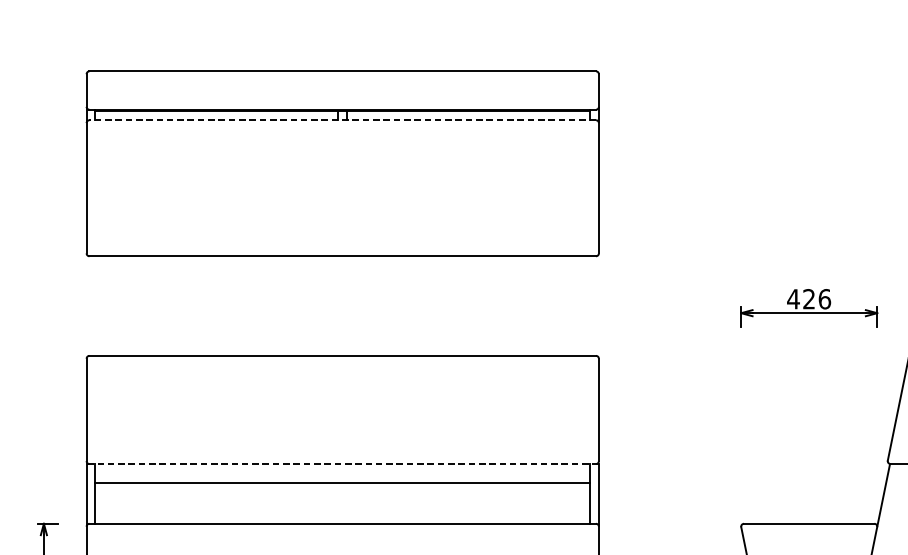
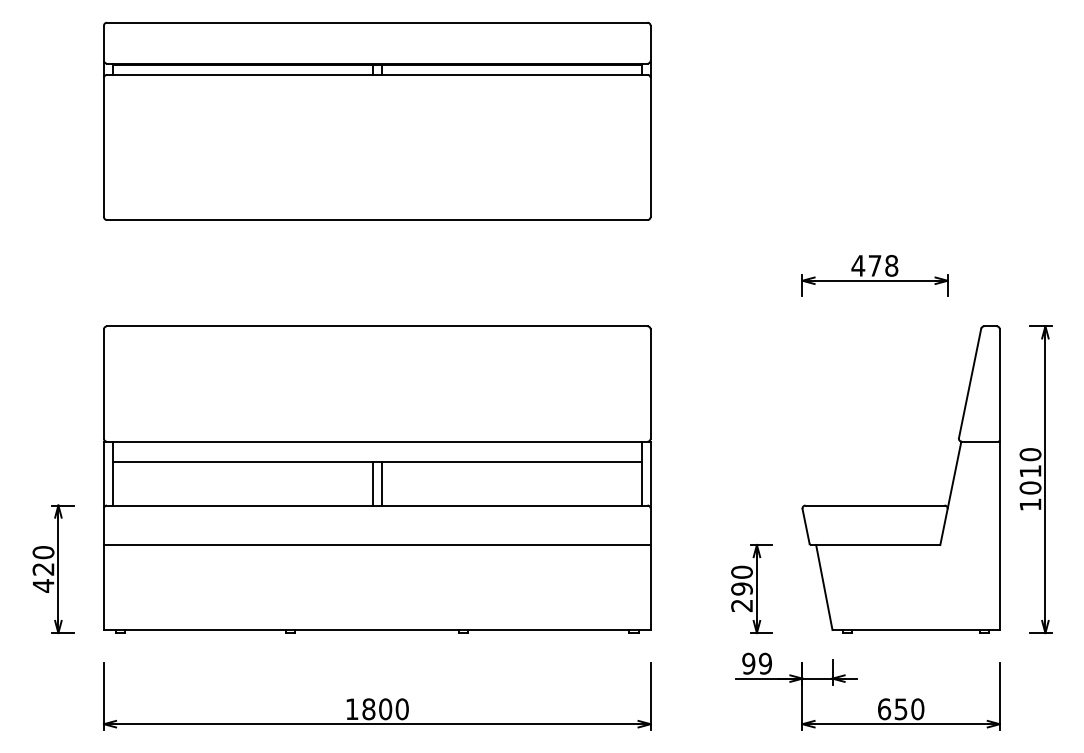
line: (341, 119) -> (376, 74), dashed -> solid
text: (817, 298) -> (883, 265), 426 -> 478
line: (341, 463) -> (376, 441), dashed -> solid
line: (338, 503) -> (372, 483), added
line: (346, 503) -> (381, 483), added

